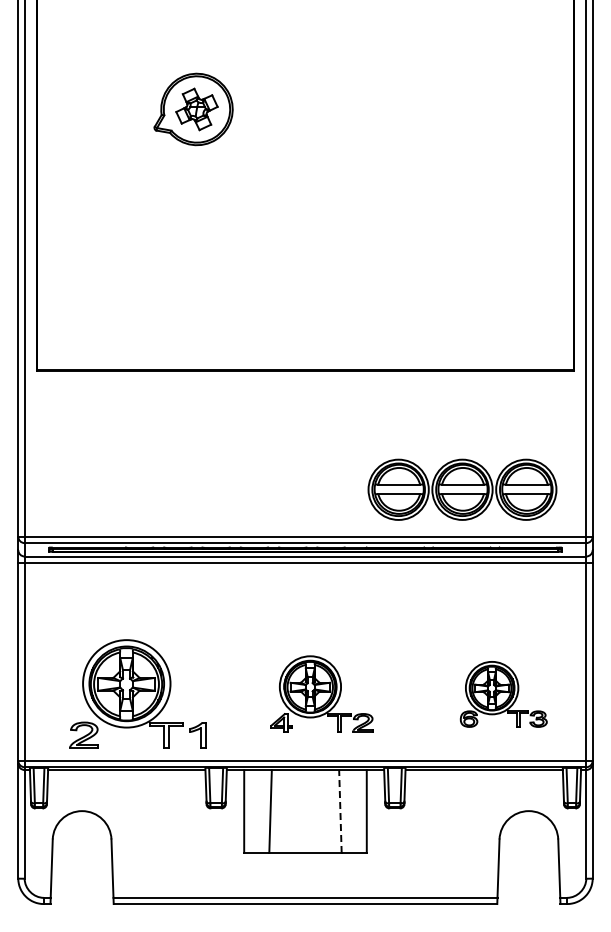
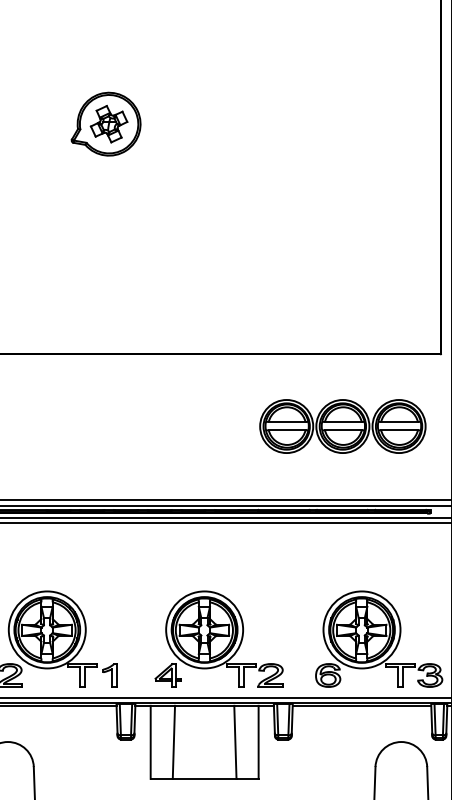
part: (462, 489) -> (342, 426), moved
part: (321, 693) -> (218, 638), size x1.43
part: (503, 694) -> (378, 639), size x1.67
line: (340, 811) -> (235, 742), dashed -> solid

